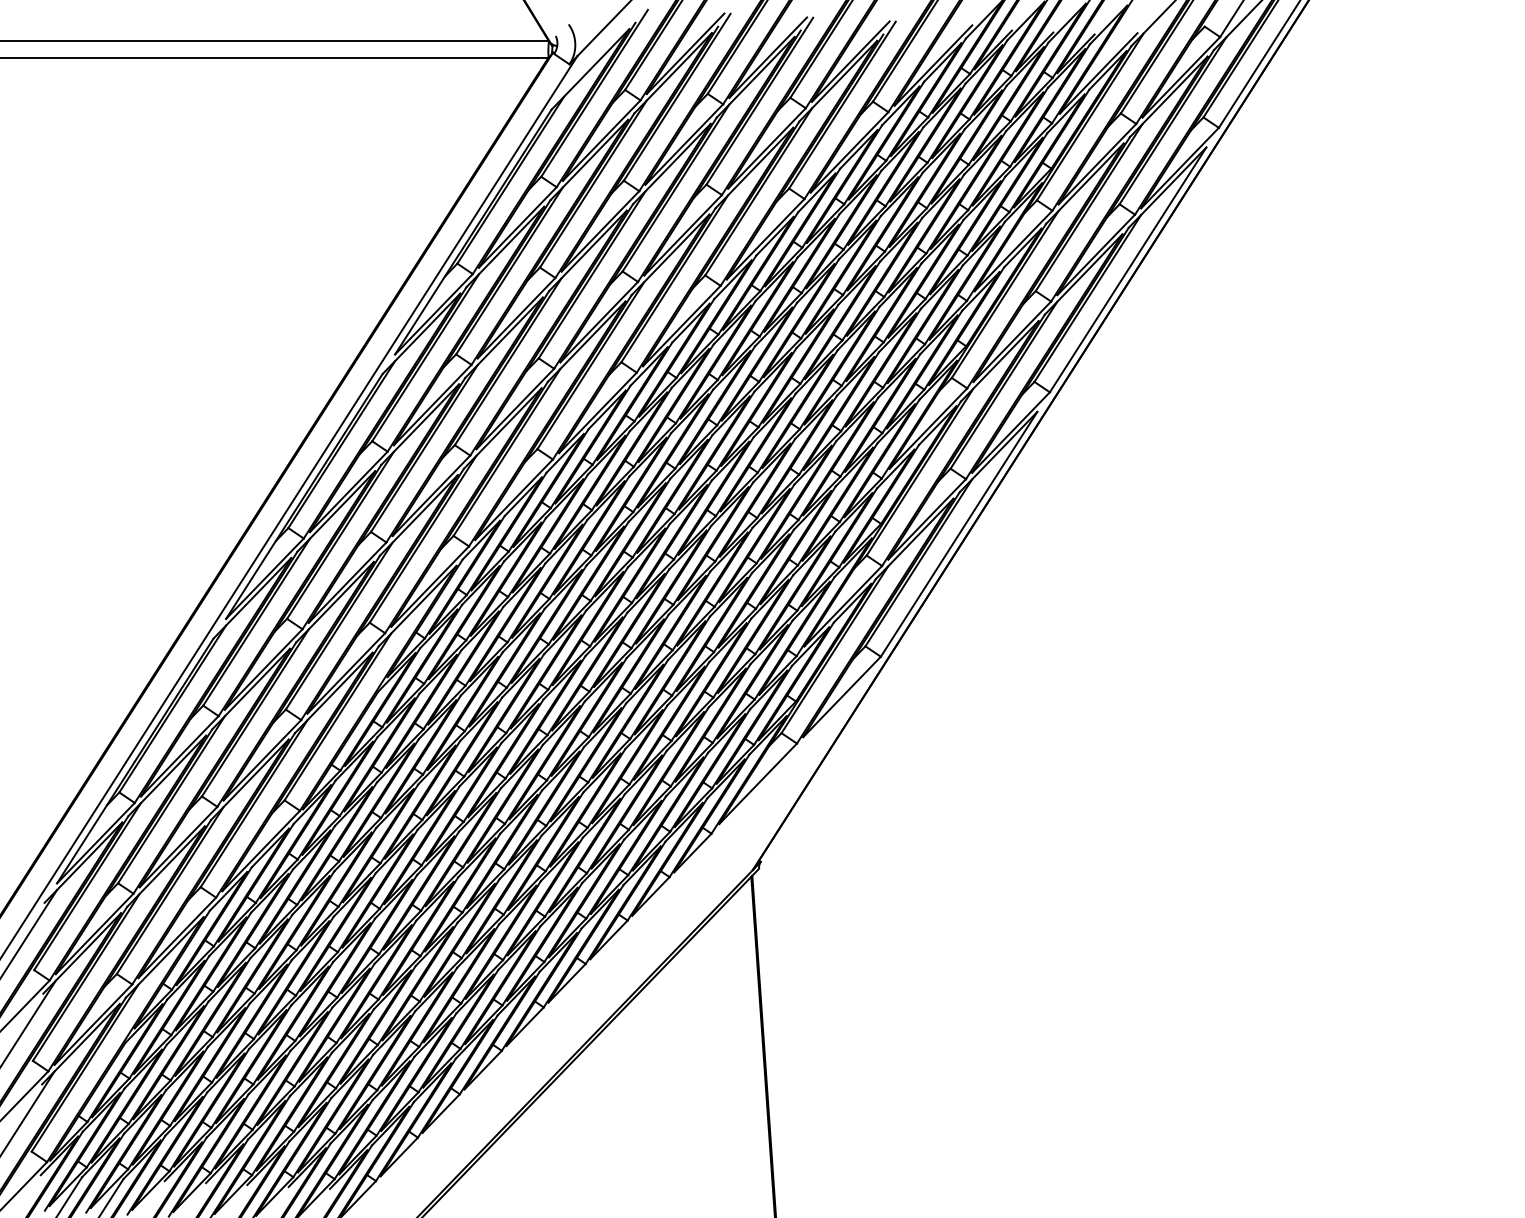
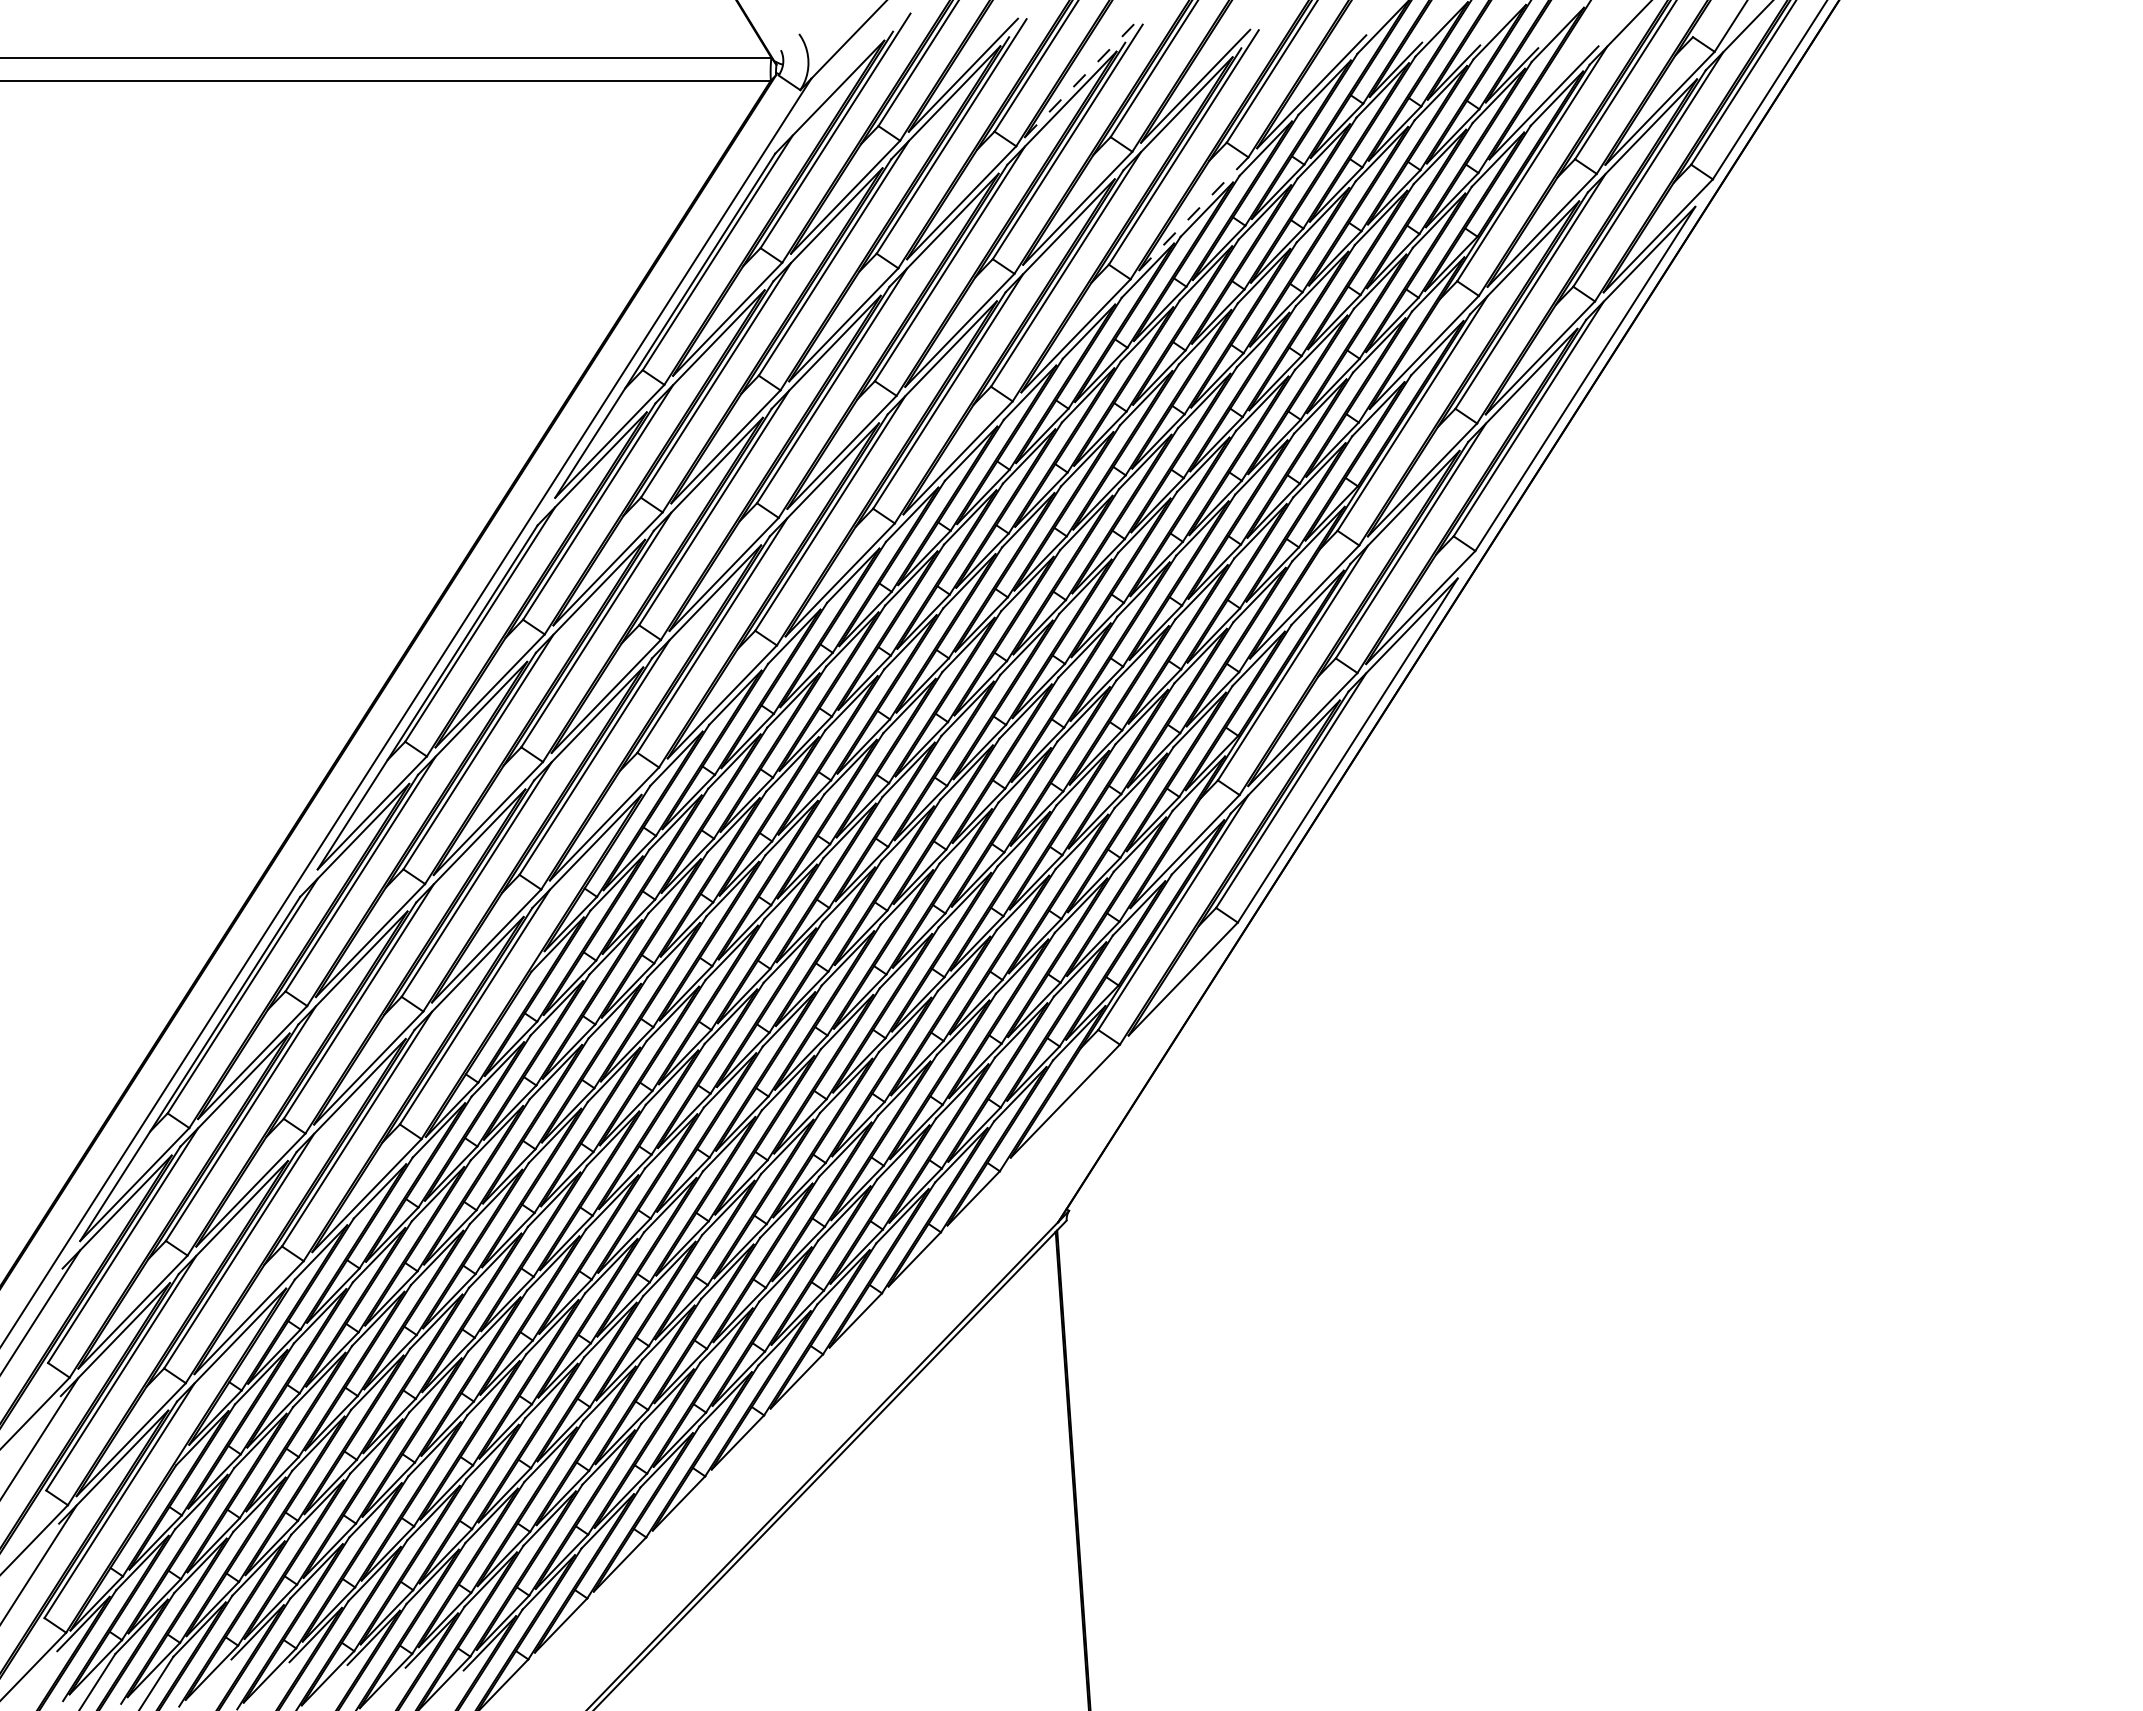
line: (768, 57) -> (1079, 80), solid -> dashed
line: (849, 152) -> (1193, 213), solid -> dashed

